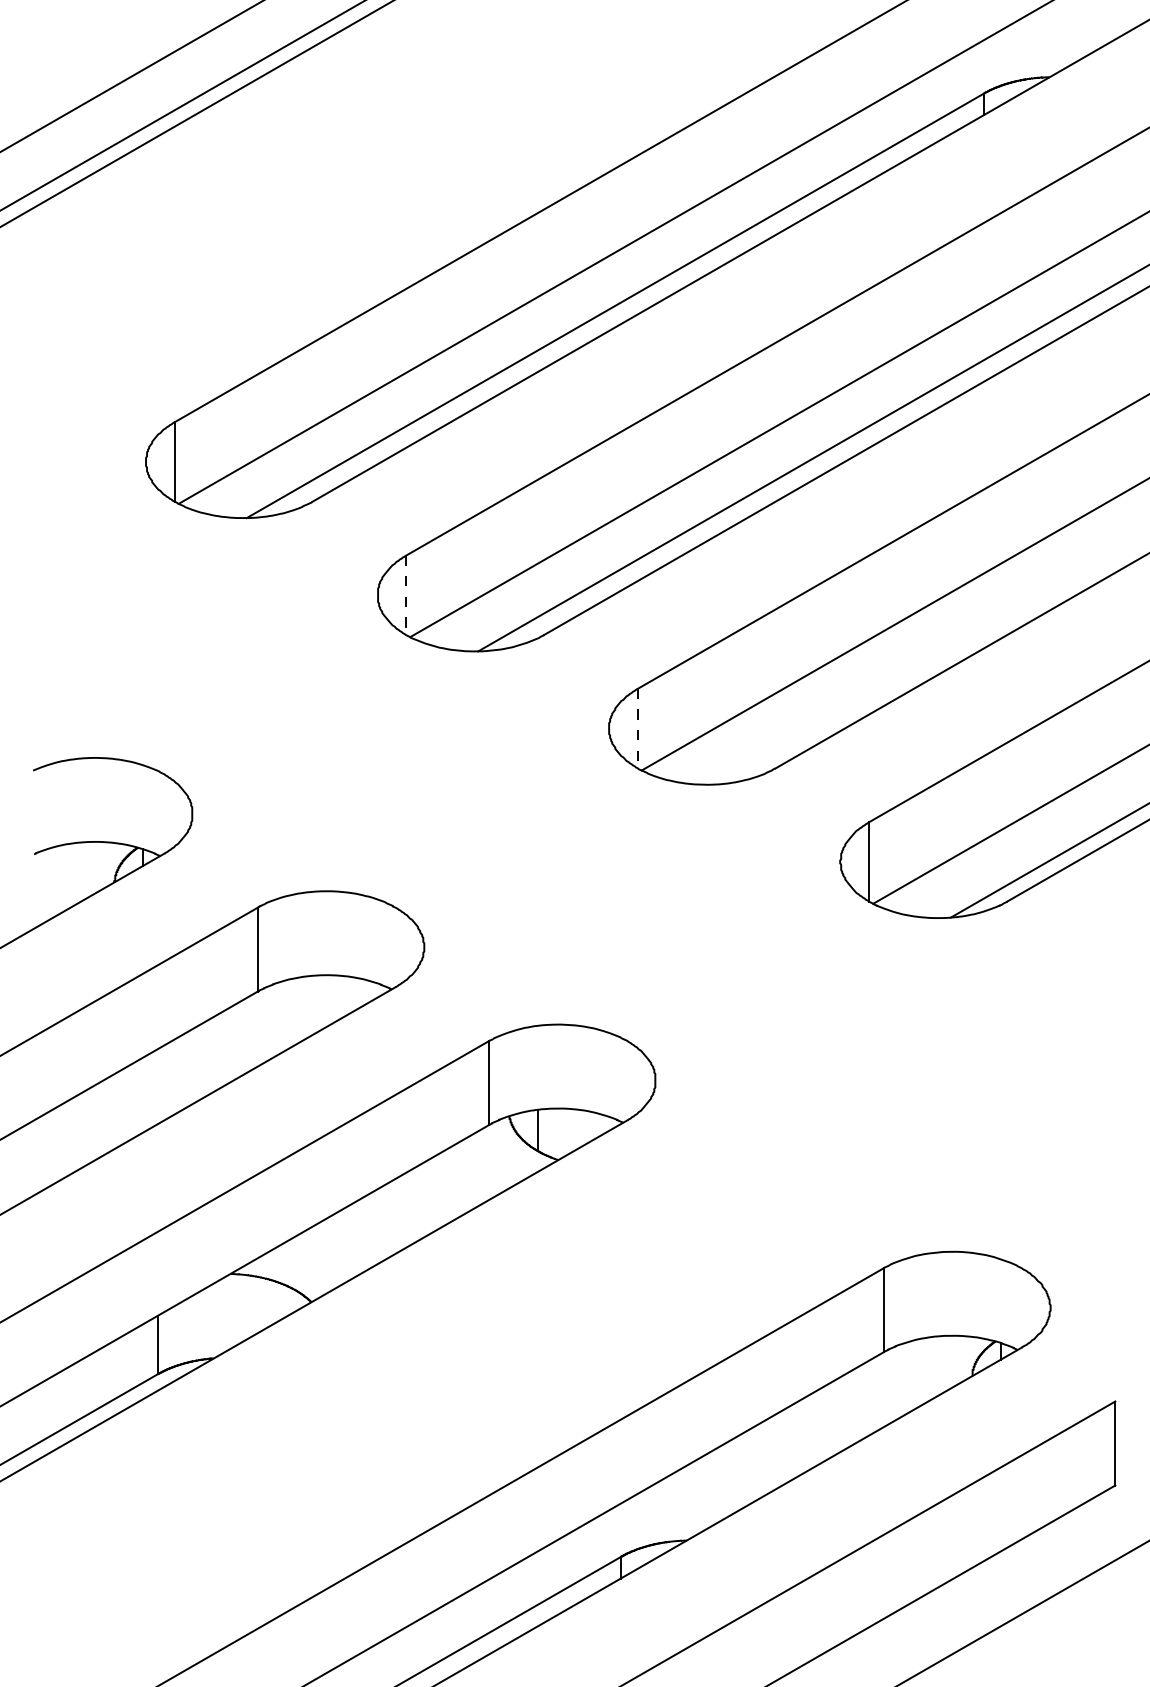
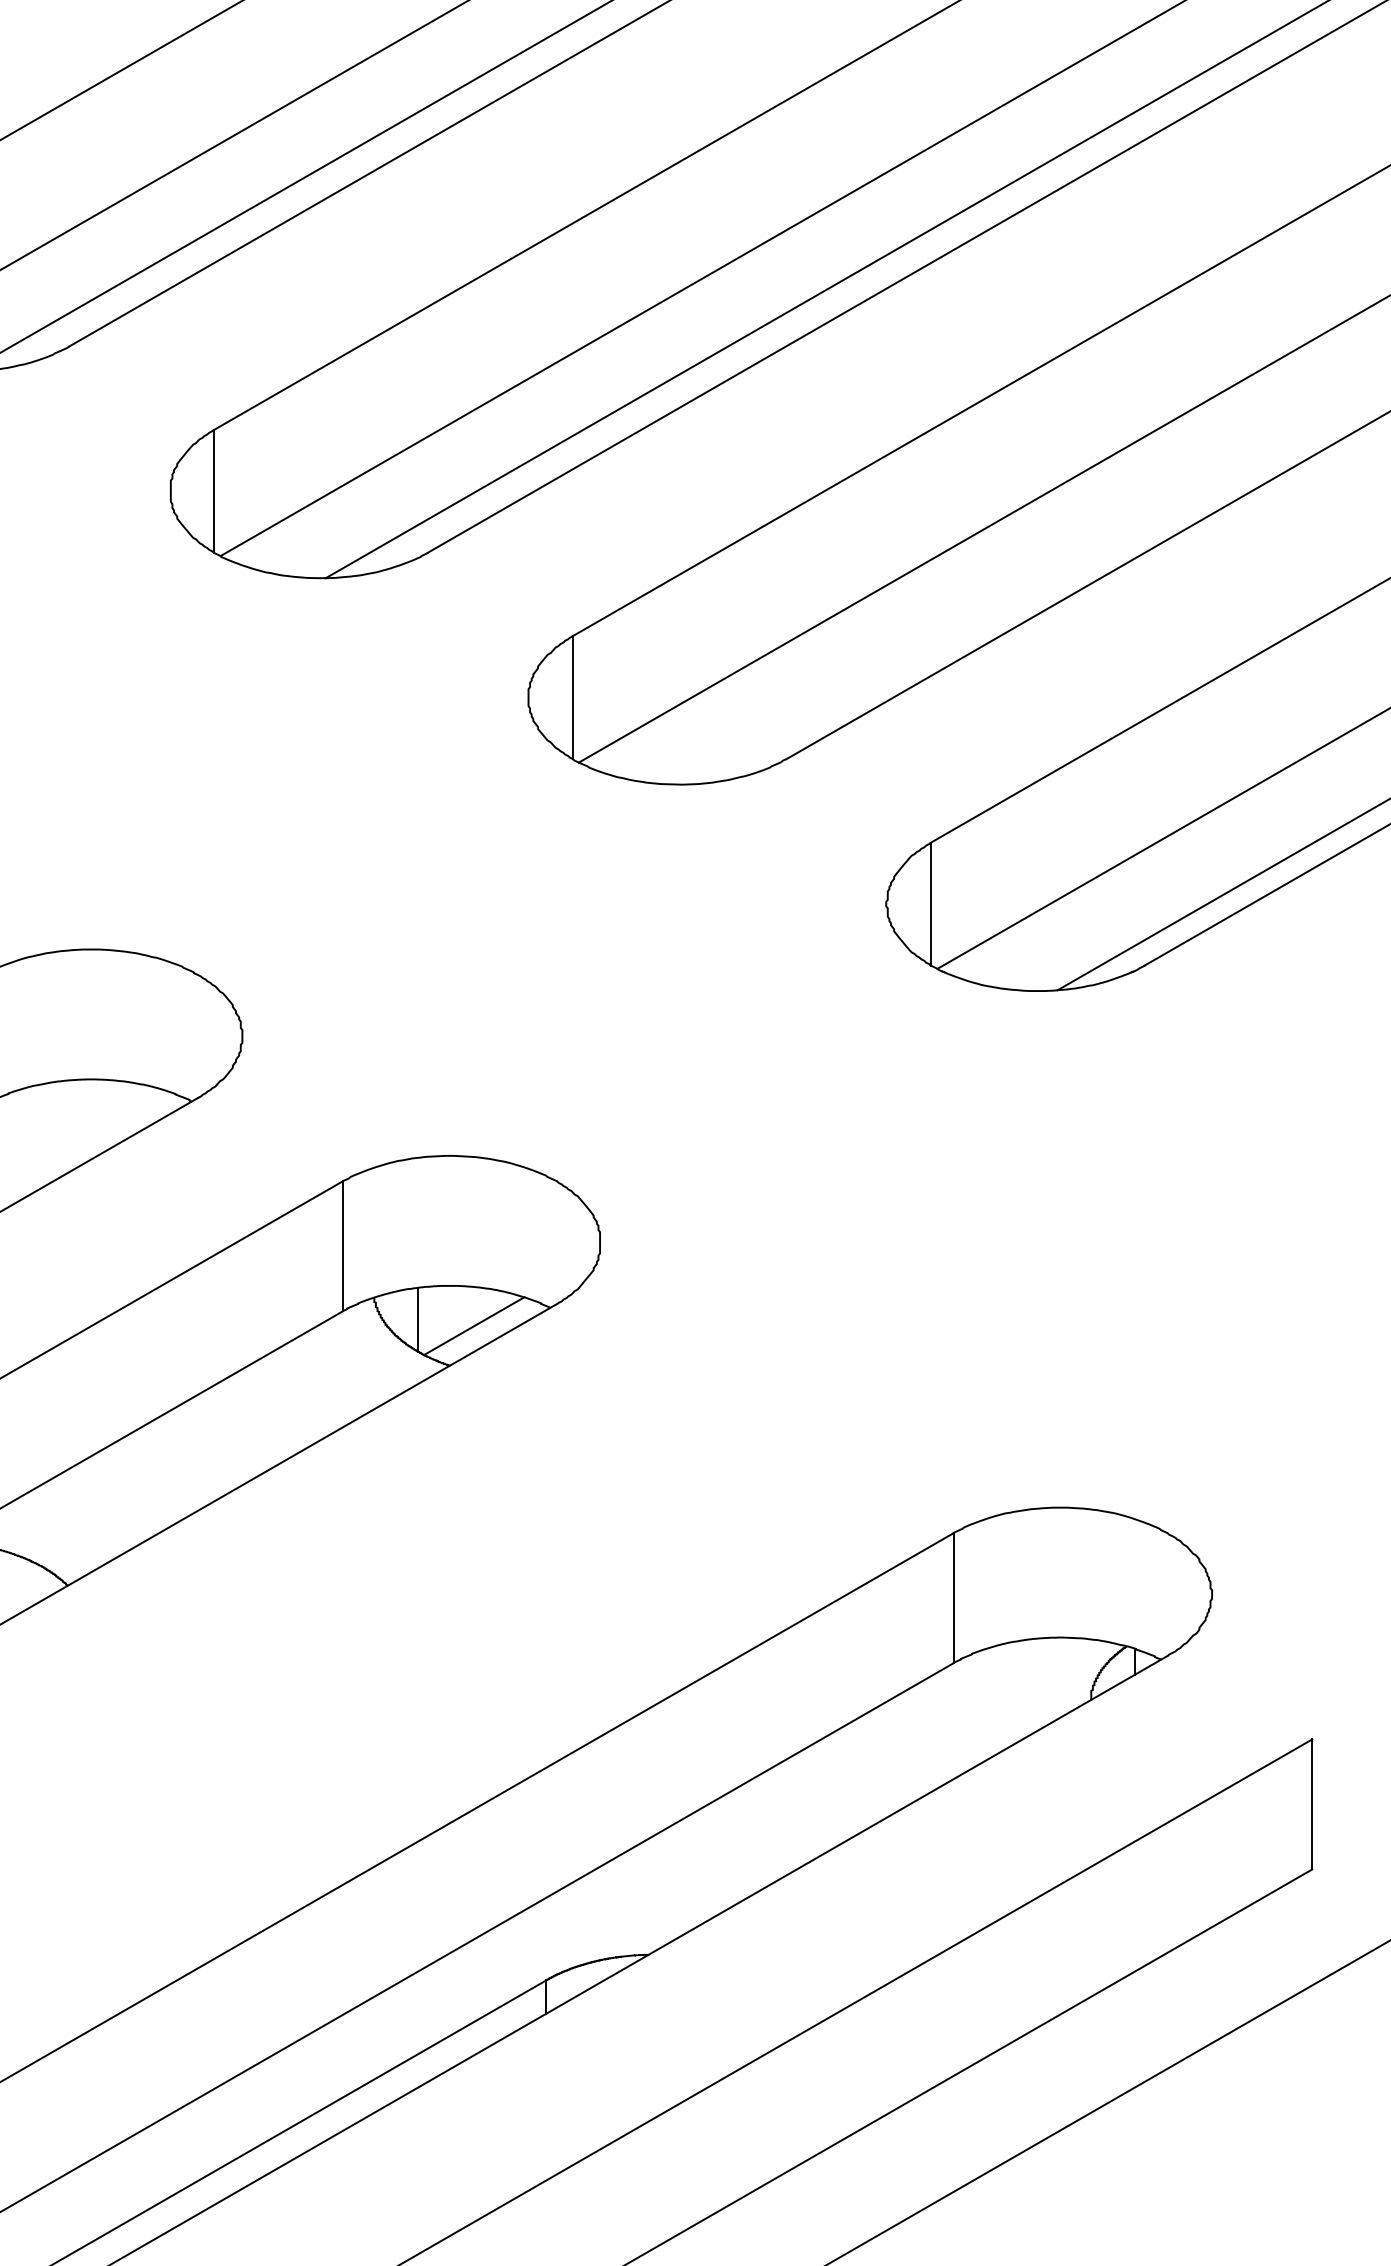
line: (406, 595) -> (214, 491), dashed -> solid
line: (637, 728) -> (572, 697), dashed -> solid
line: (573, 1134) -> (473, 1326), added

